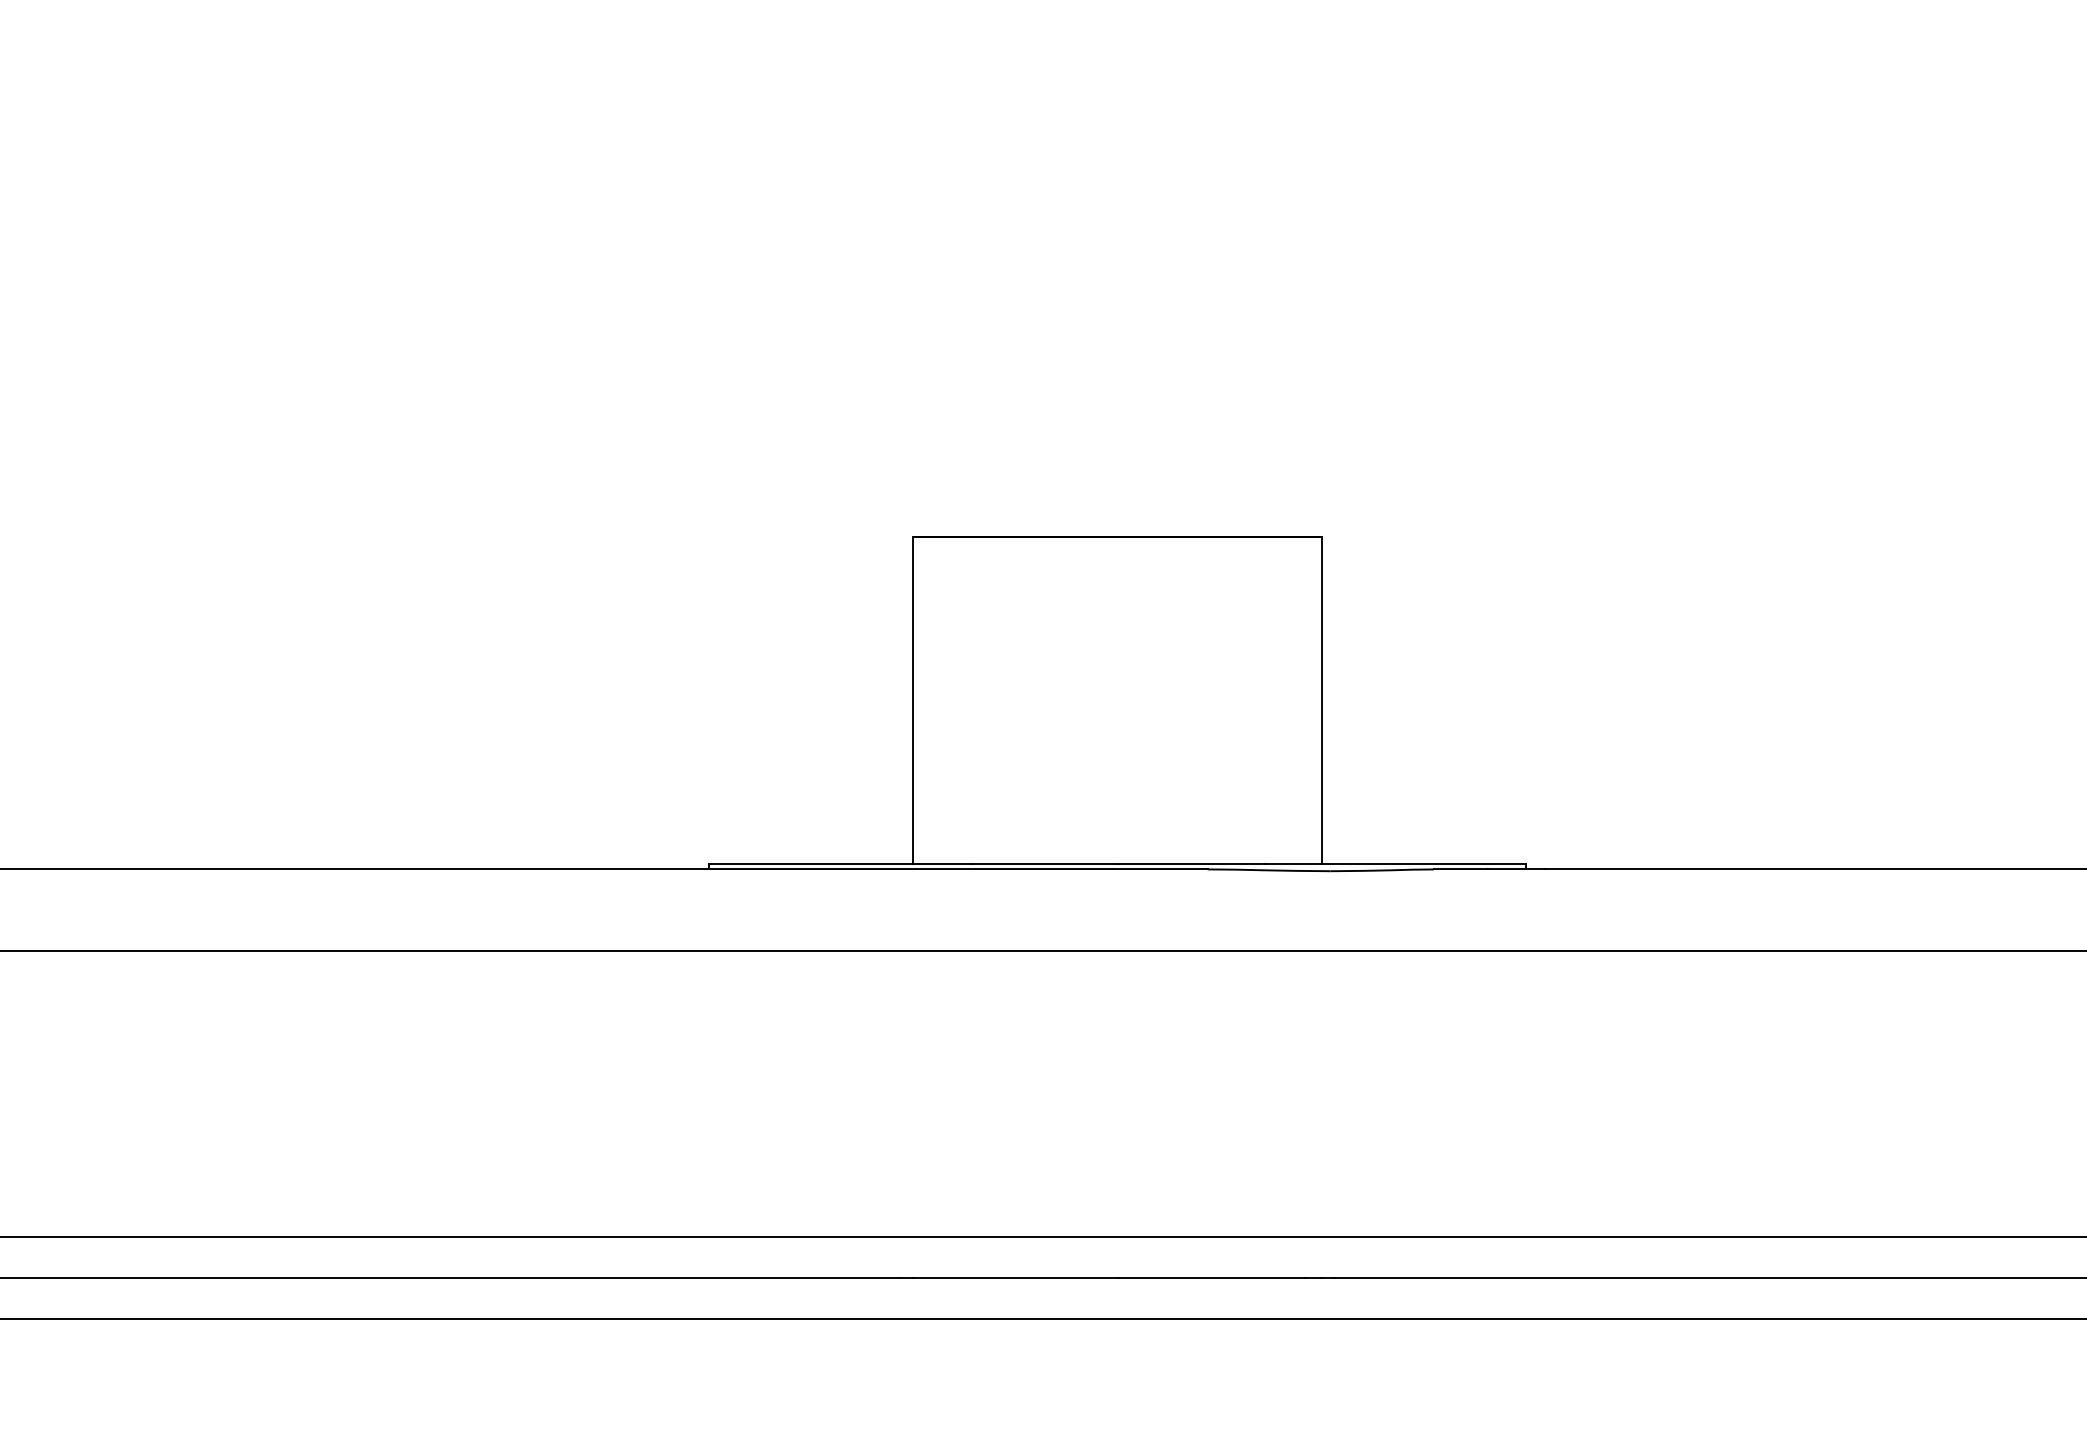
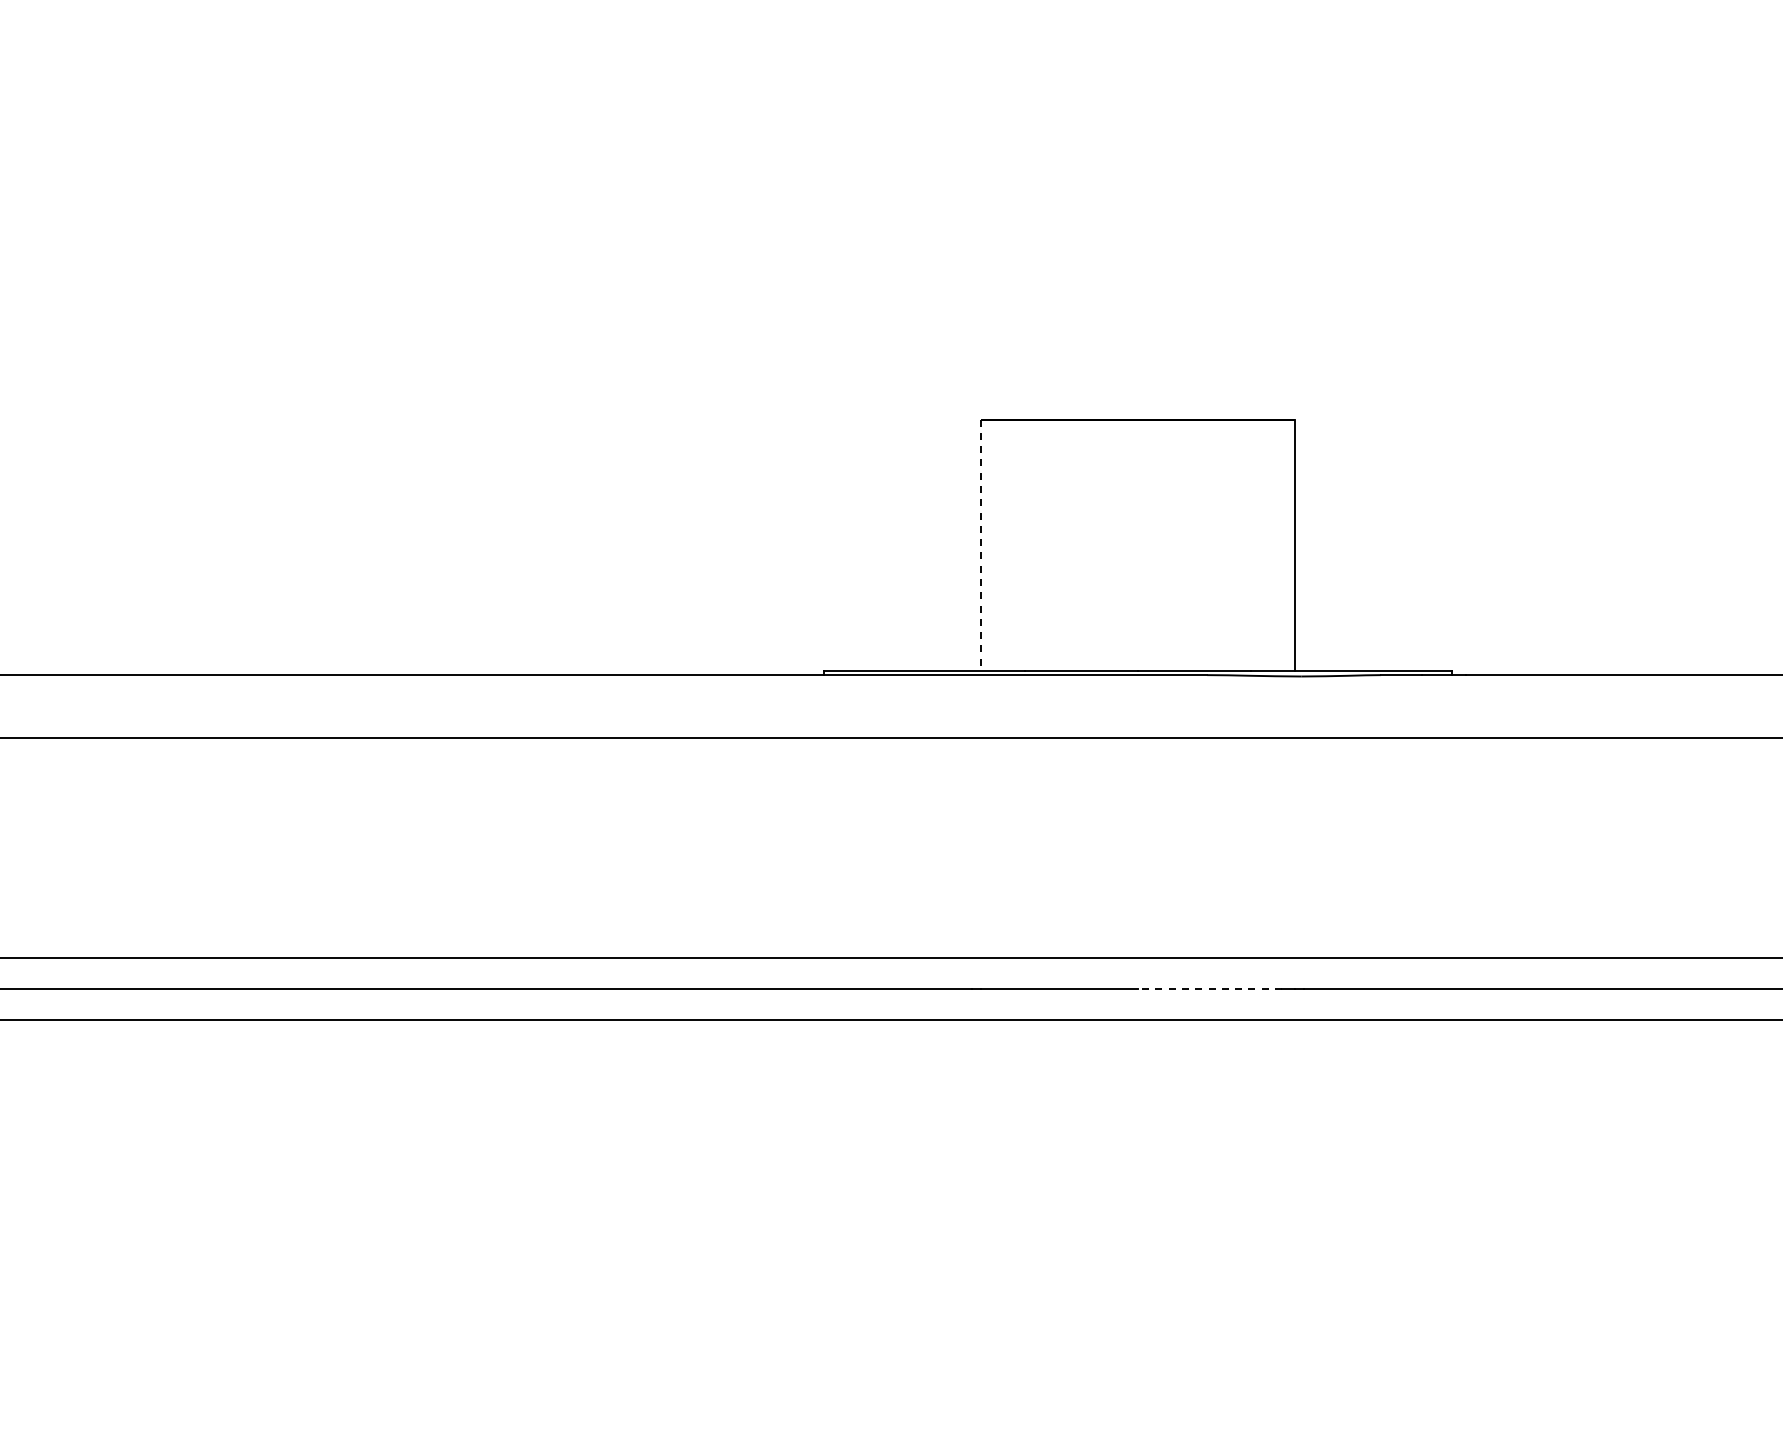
line: (912, 700) -> (980, 545), solid -> dashed
line: (1210, 1277) -> (1209, 988), solid -> dashed

